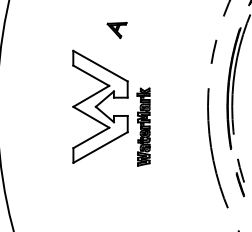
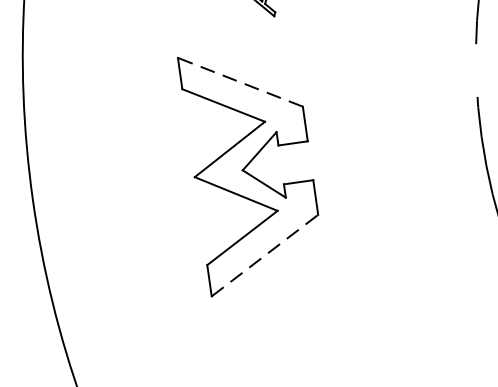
line: (100, 65) -> (240, 80), solid -> dashed
part: (143, 126) -> (350, 197), removed
line: (101, 147) -> (266, 255), solid -> dashed

